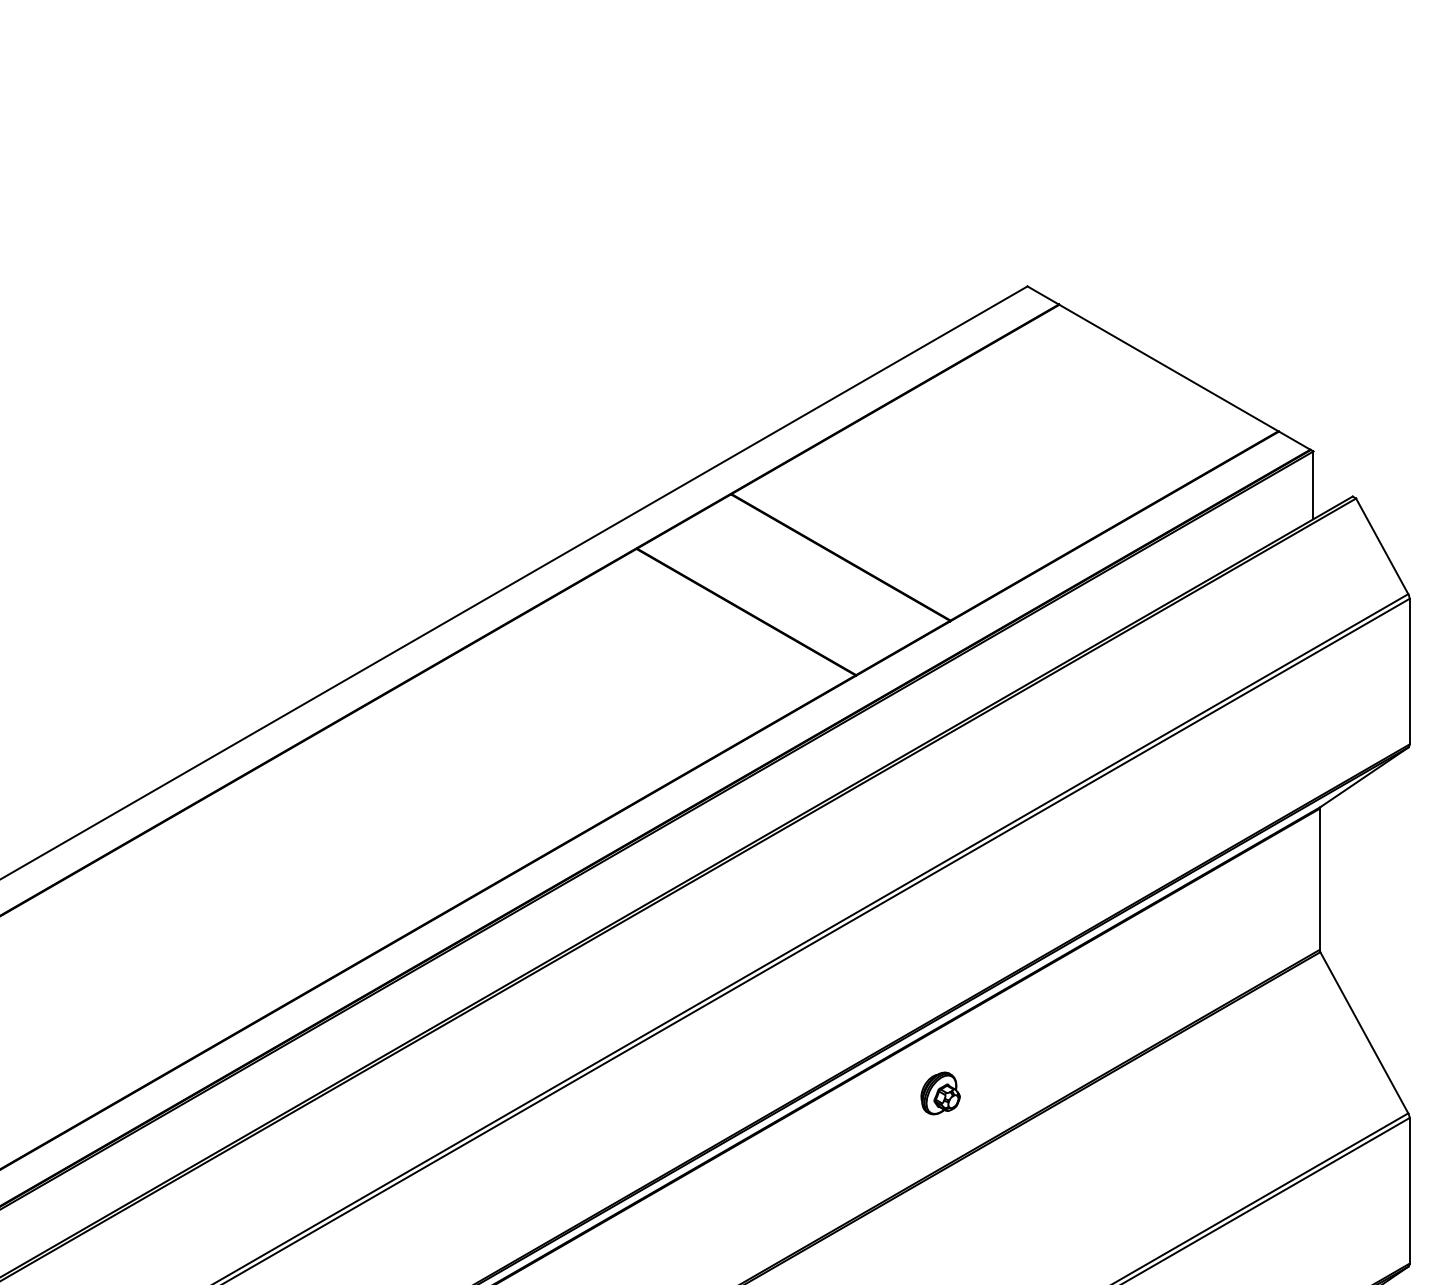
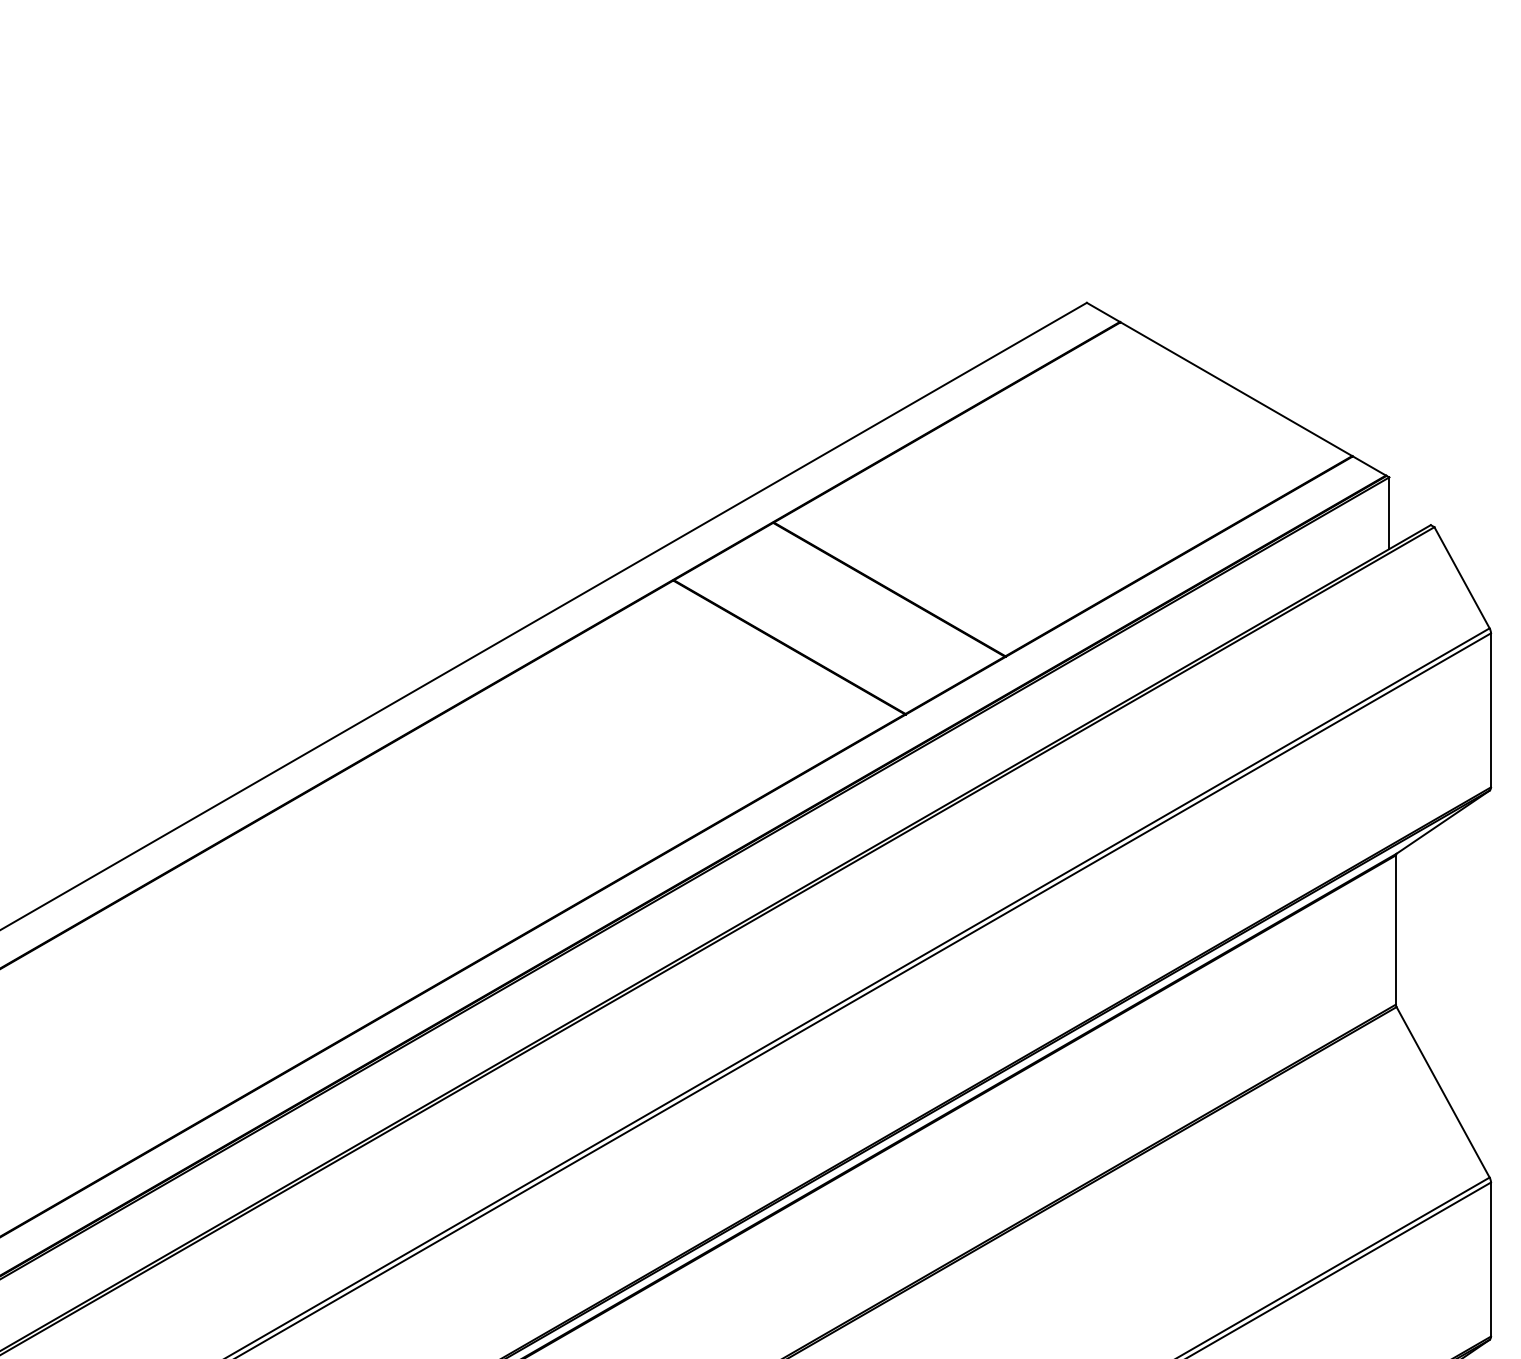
part: (940, 1093) -> (994, 1156), removed

